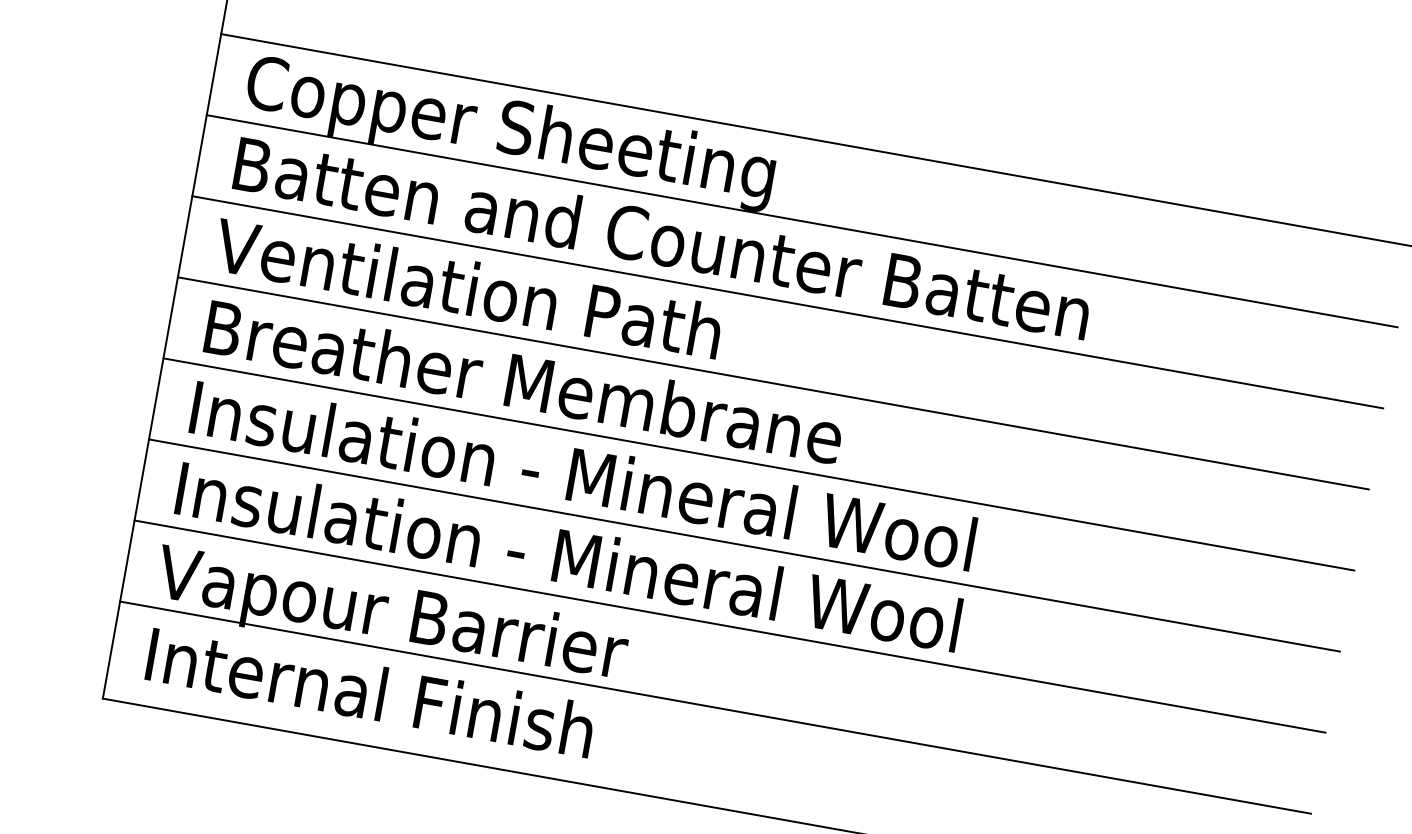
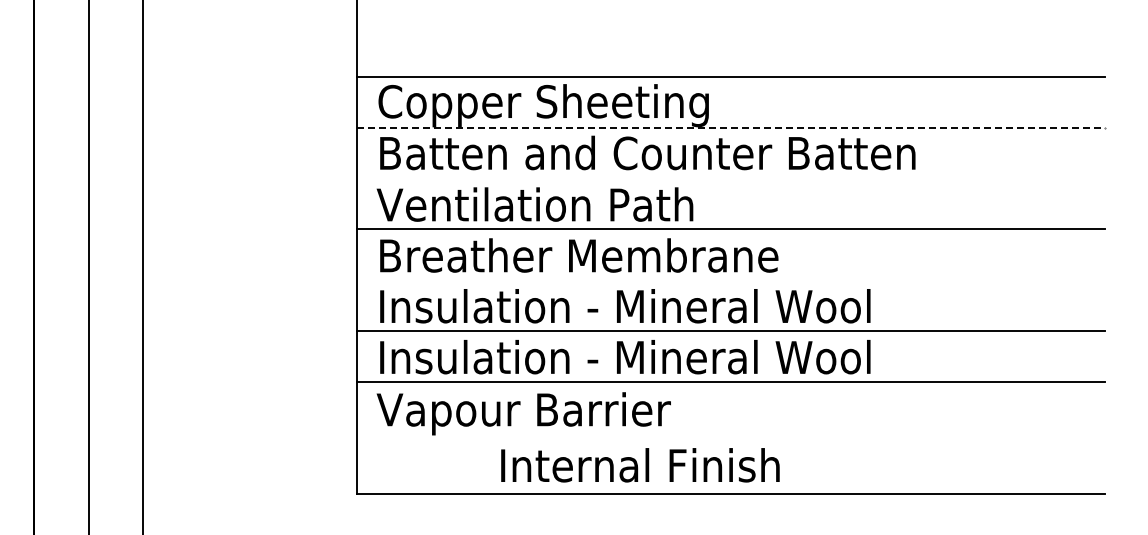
line: (802, 221) -> (731, 127), solid -> dashed
line: (788, 302) -> (731, 178), removed
line: (759, 464) -> (731, 280), removed
text: (370, 692) -> (640, 465), moved
line: (716, 708) -> (731, 433), removed

